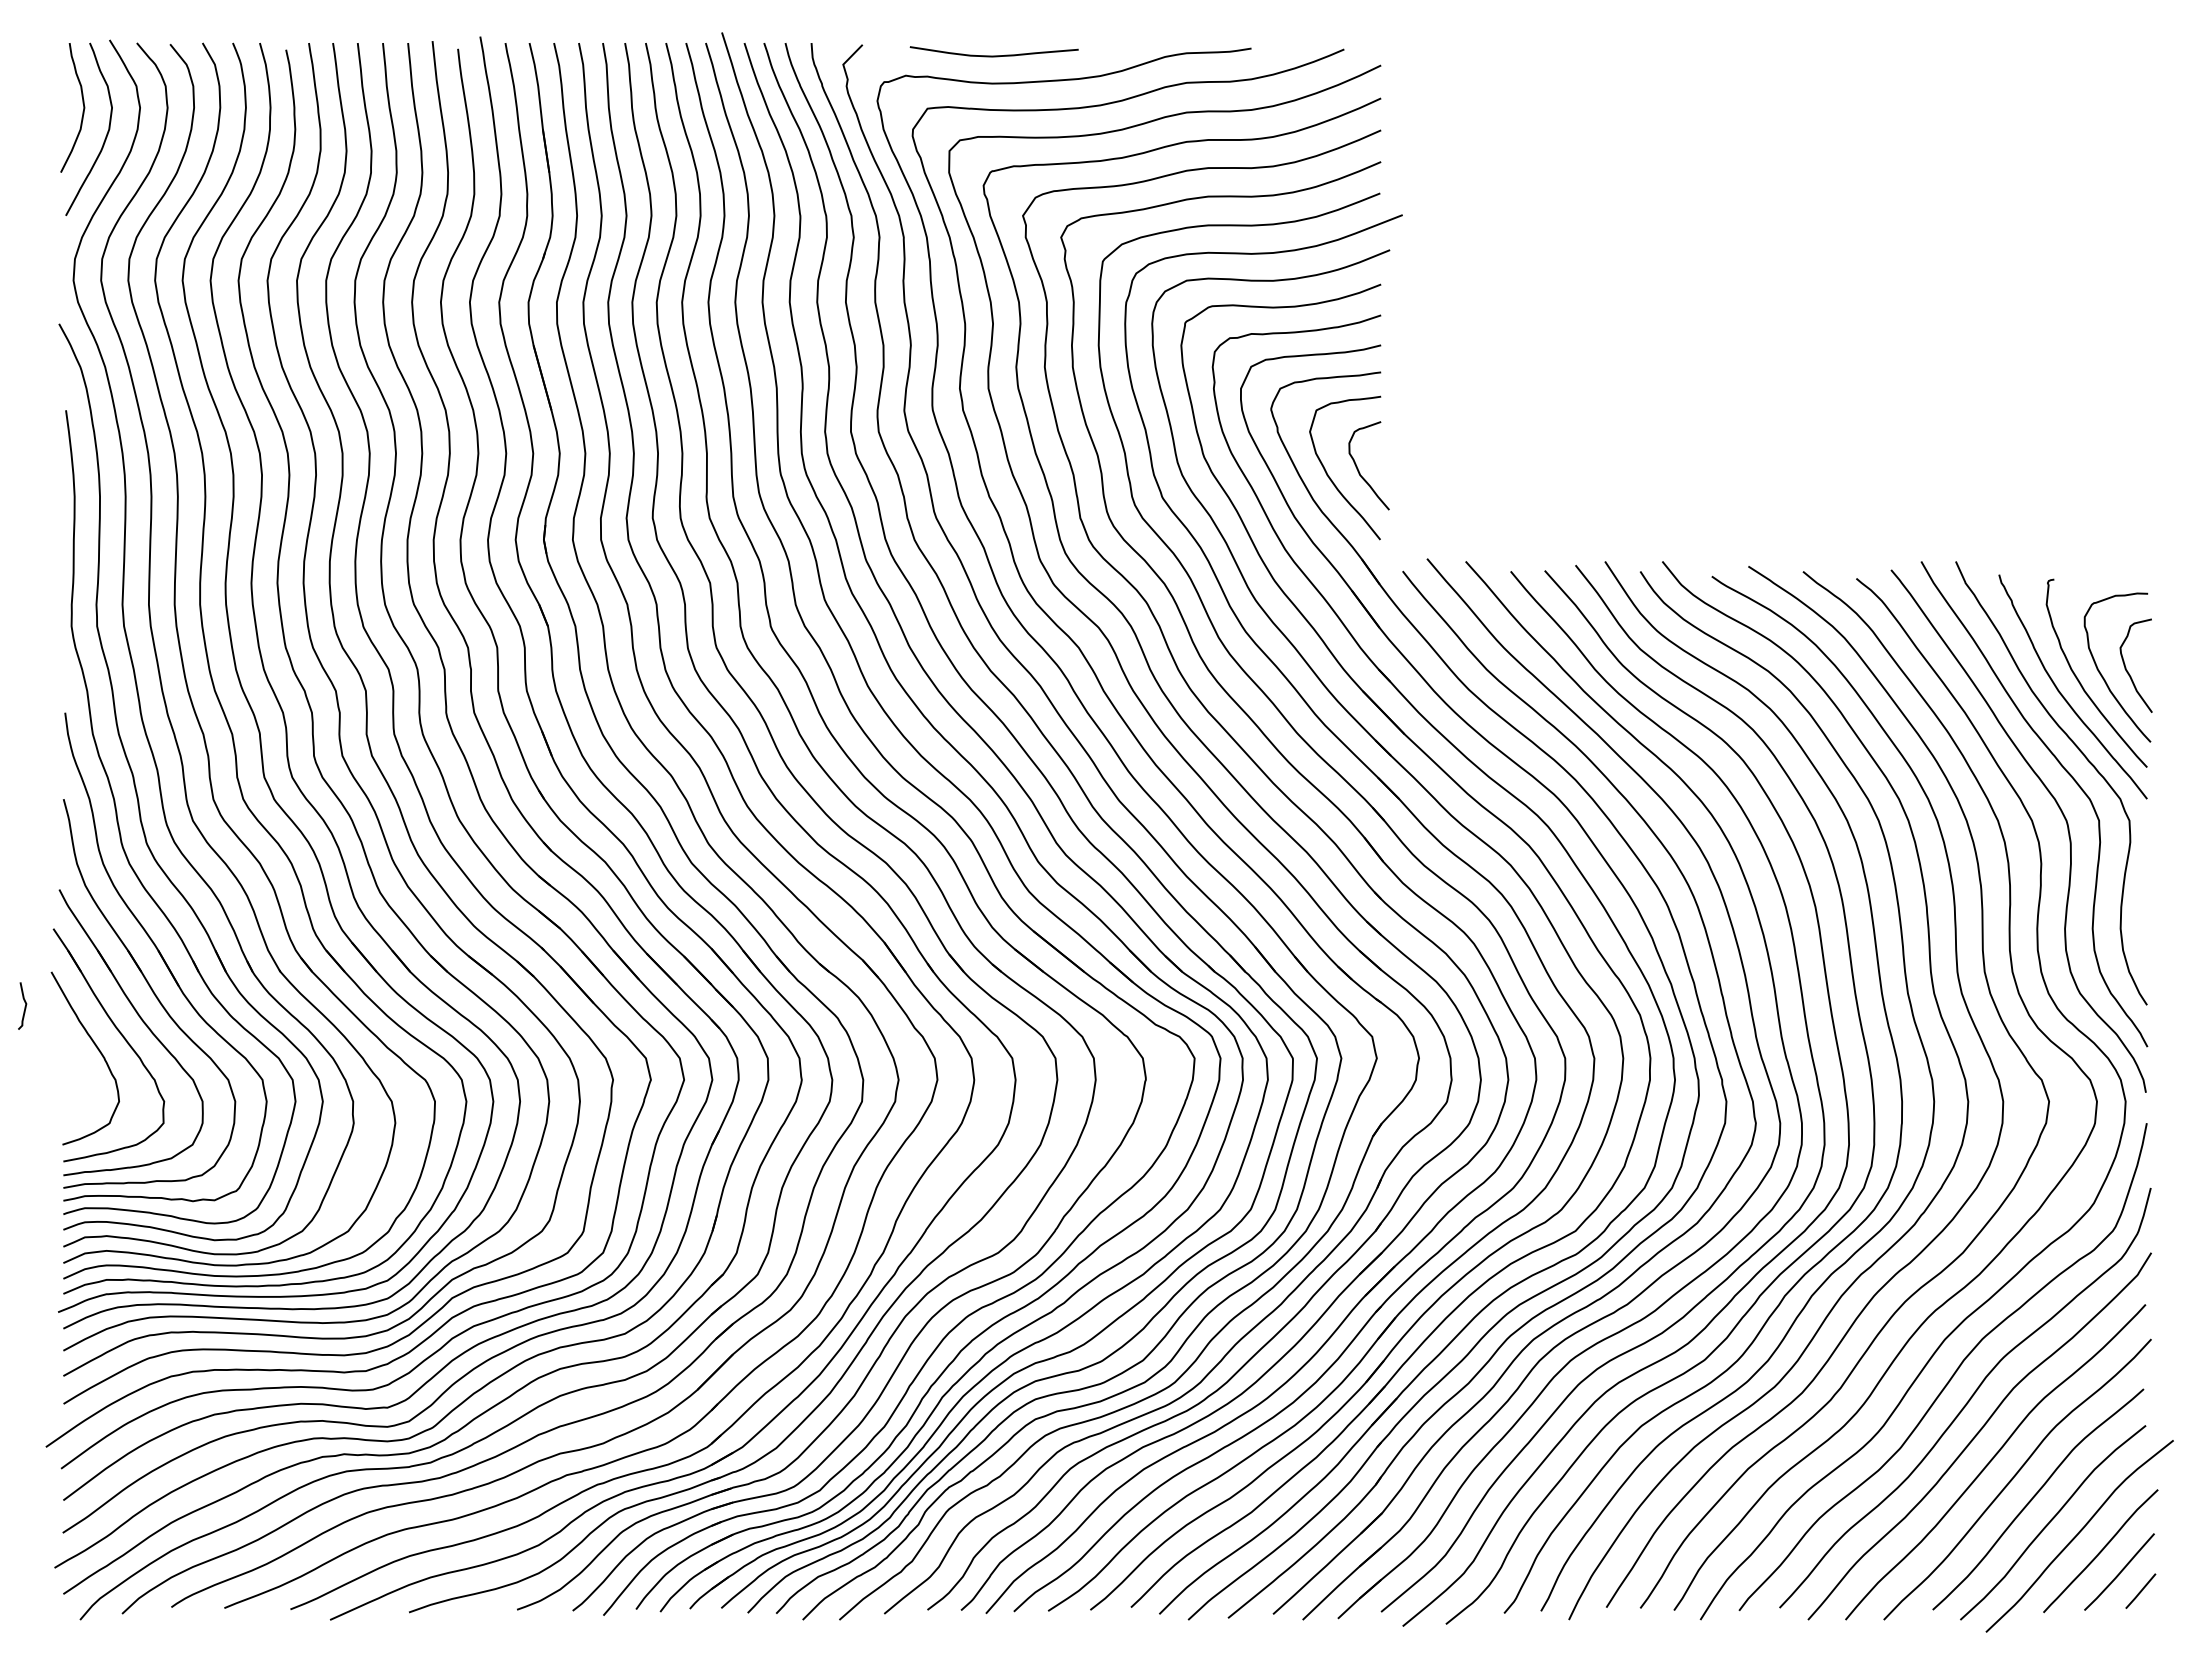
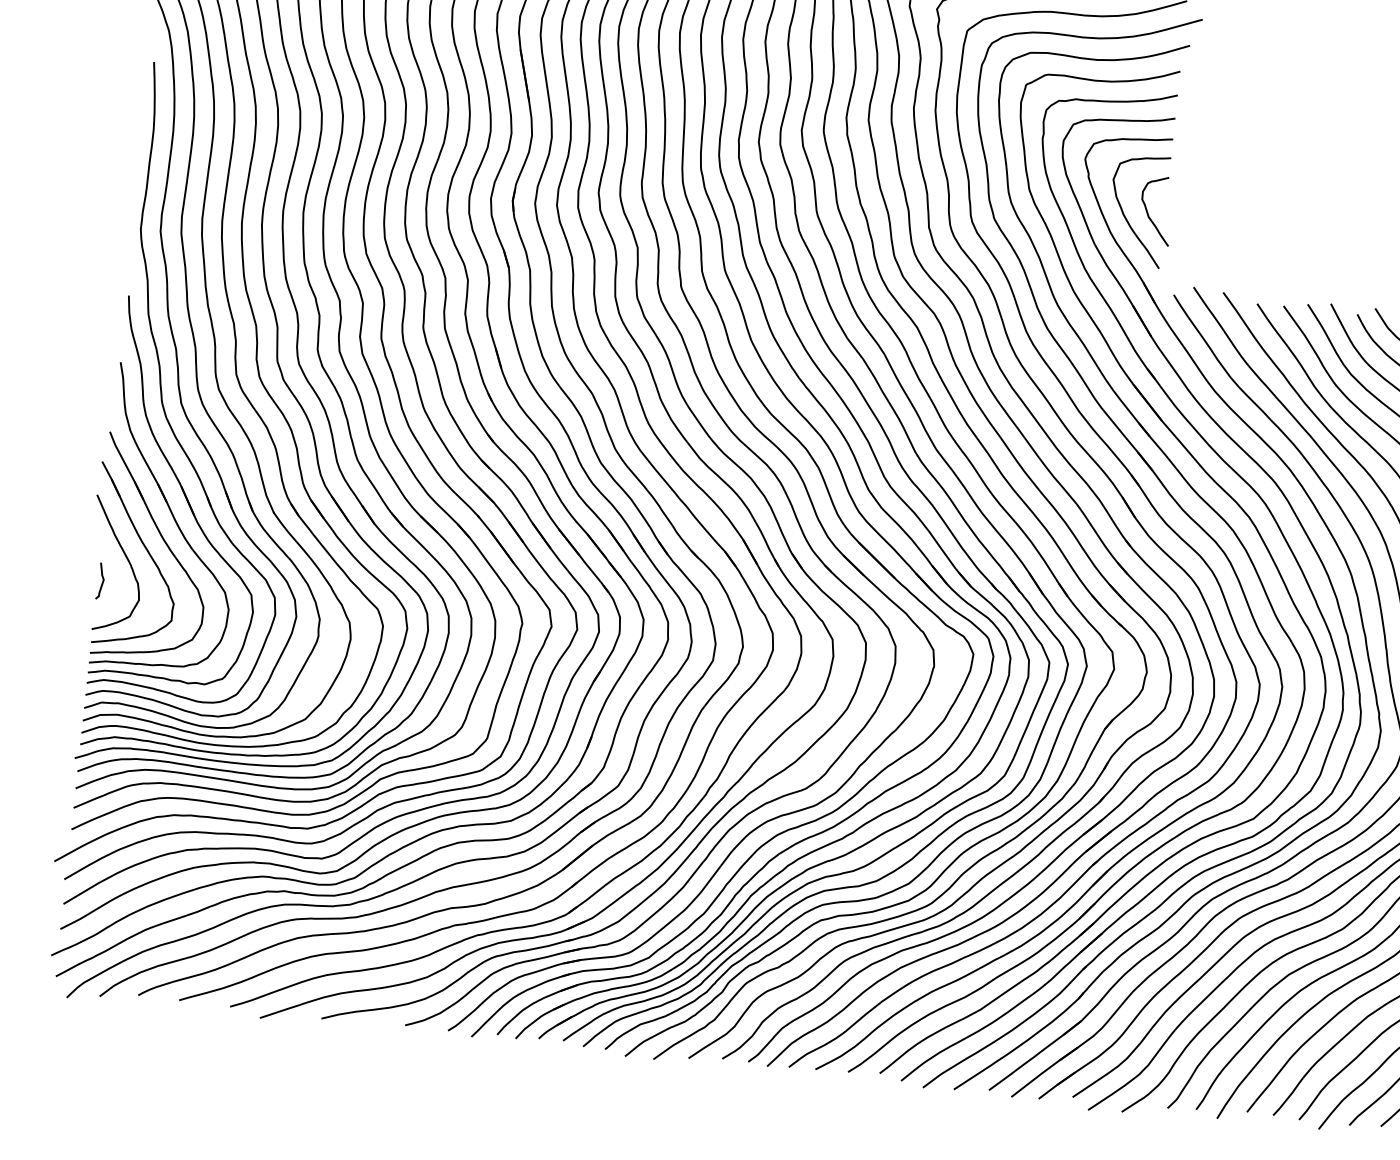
curve: (24, 1006) -> (102, 581), moved

